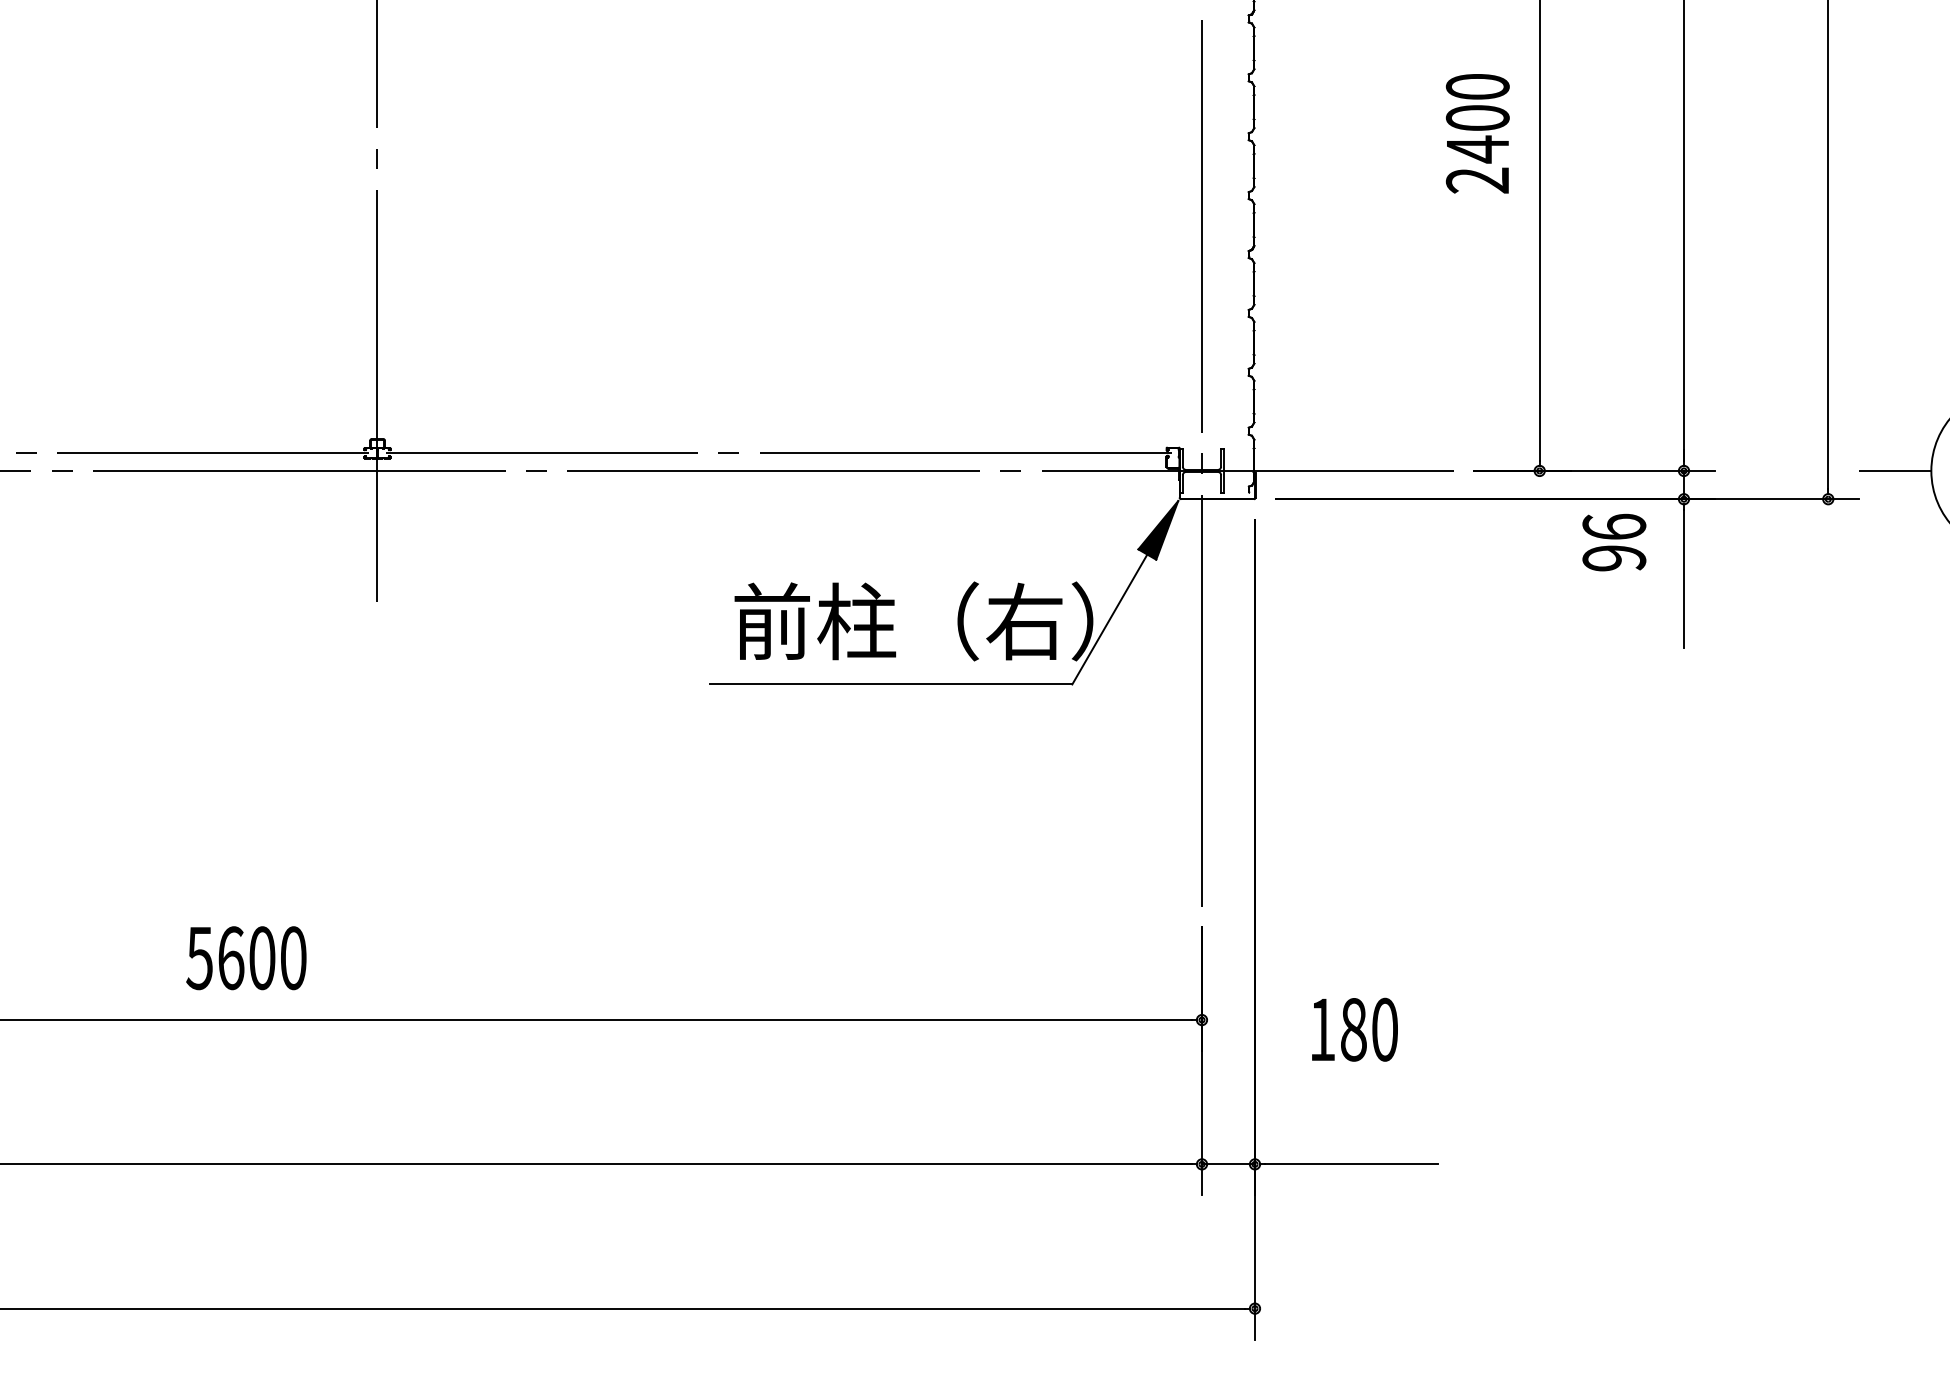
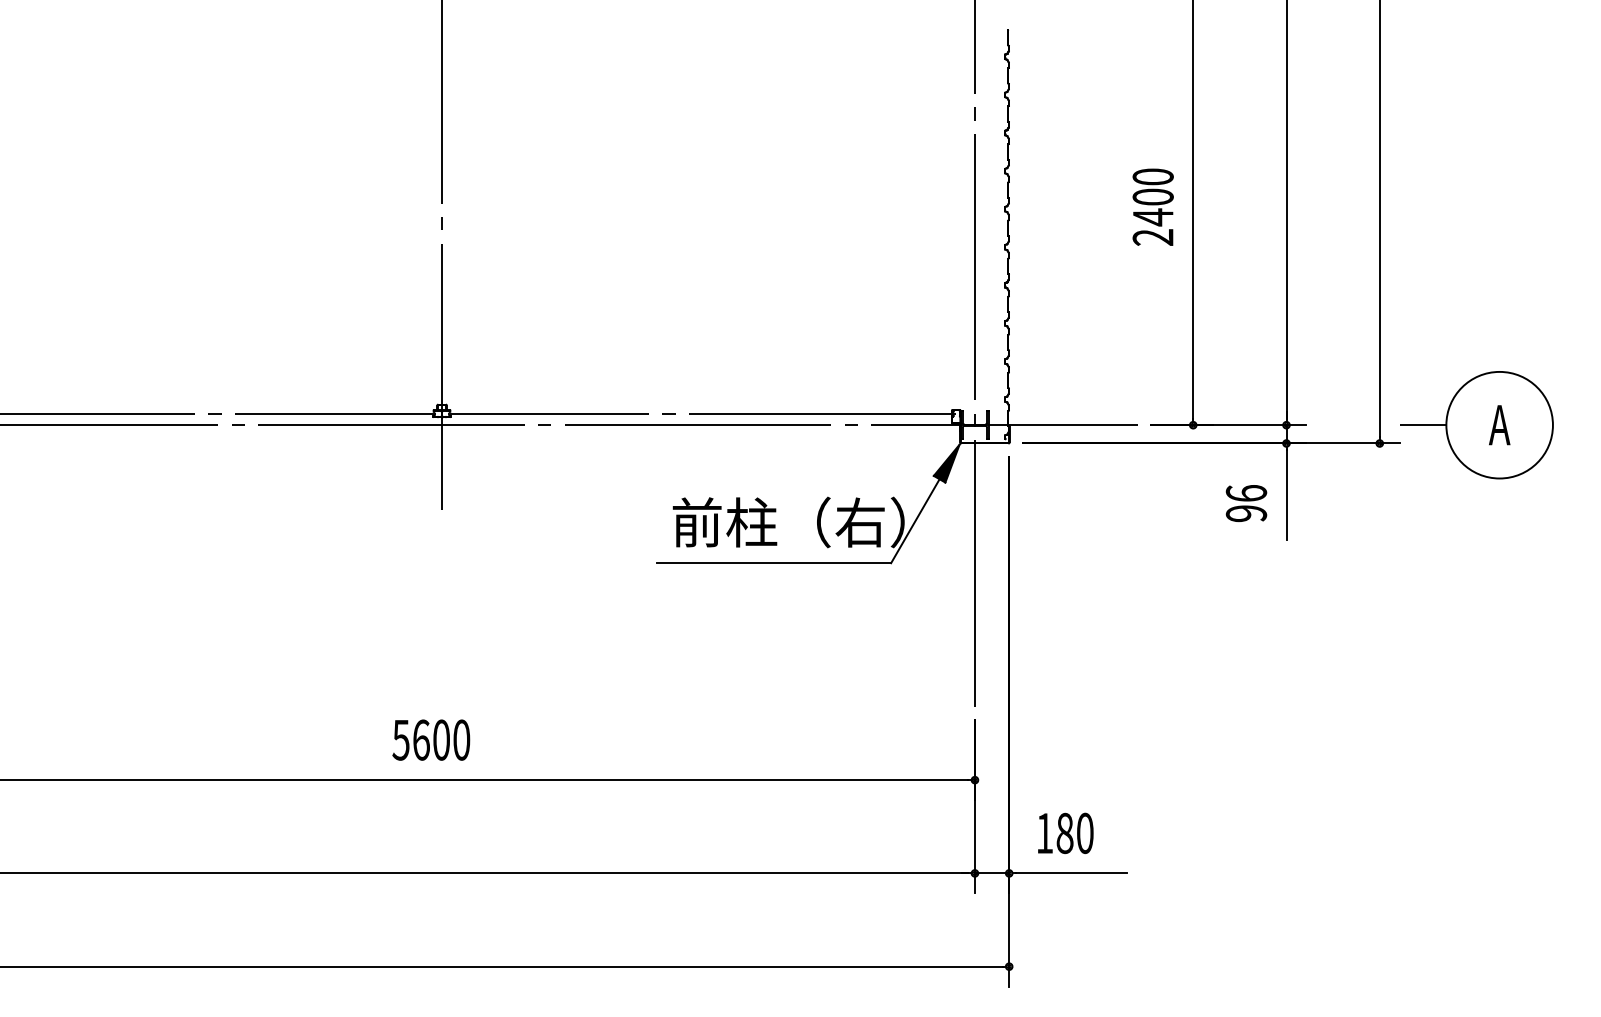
text: (1614, 542) -> (1246, 503), moved
text: (246, 957) -> (431, 739), moved
text: (1354, 1028) -> (1065, 832), moved

